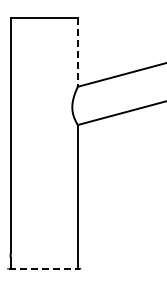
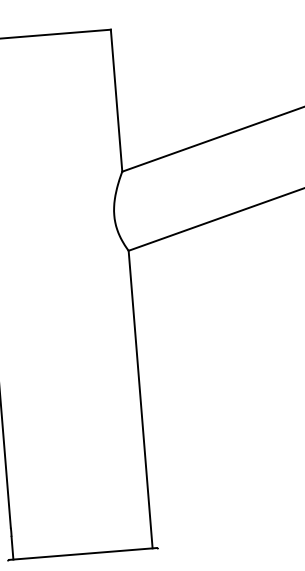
line: (77, 52) -> (115, 100), dashed -> solid
line: (44, 268) -> (83, 553), dashed -> solid

